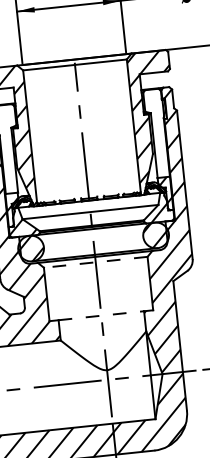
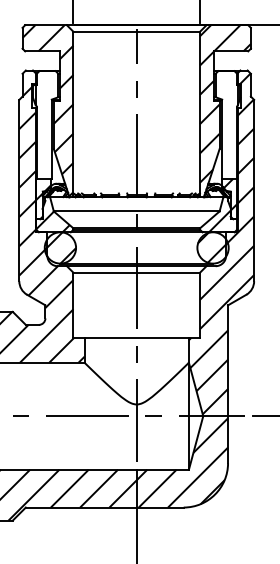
line: (95, 262) -> (136, 272), dashed -> solid
line: (101, 315) -> (137, 337), dashed -> solid

